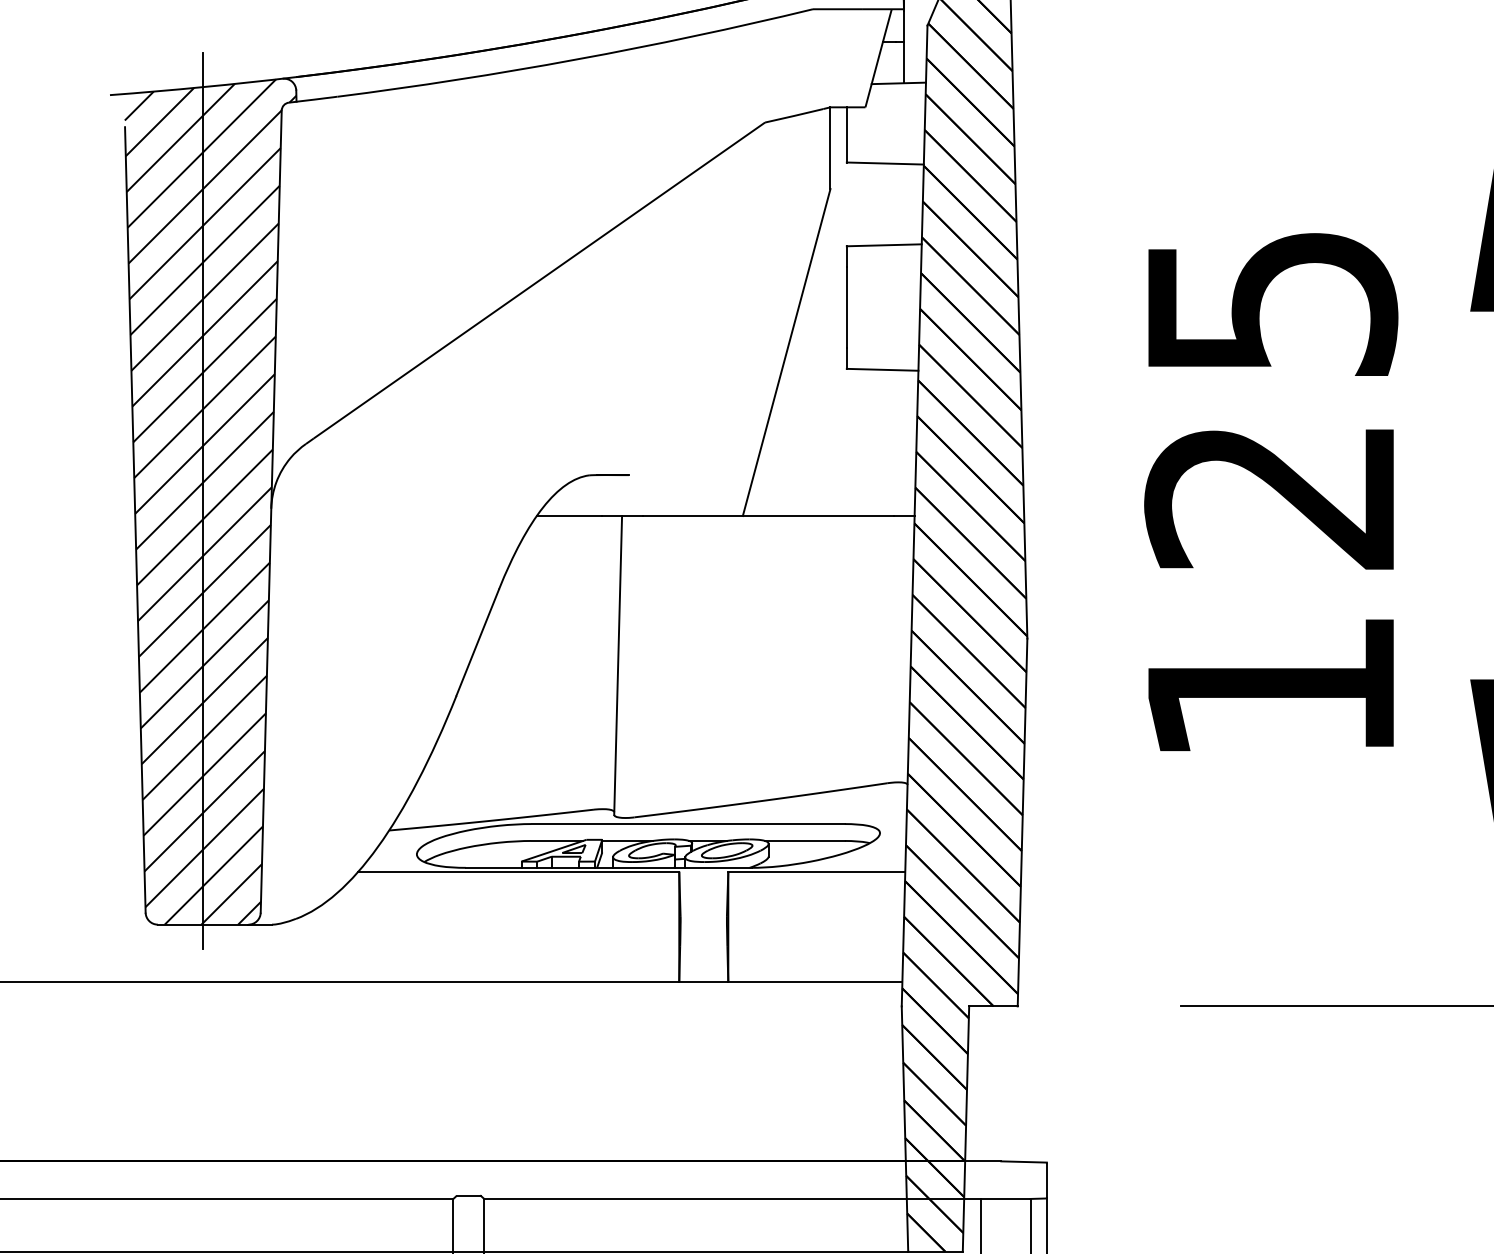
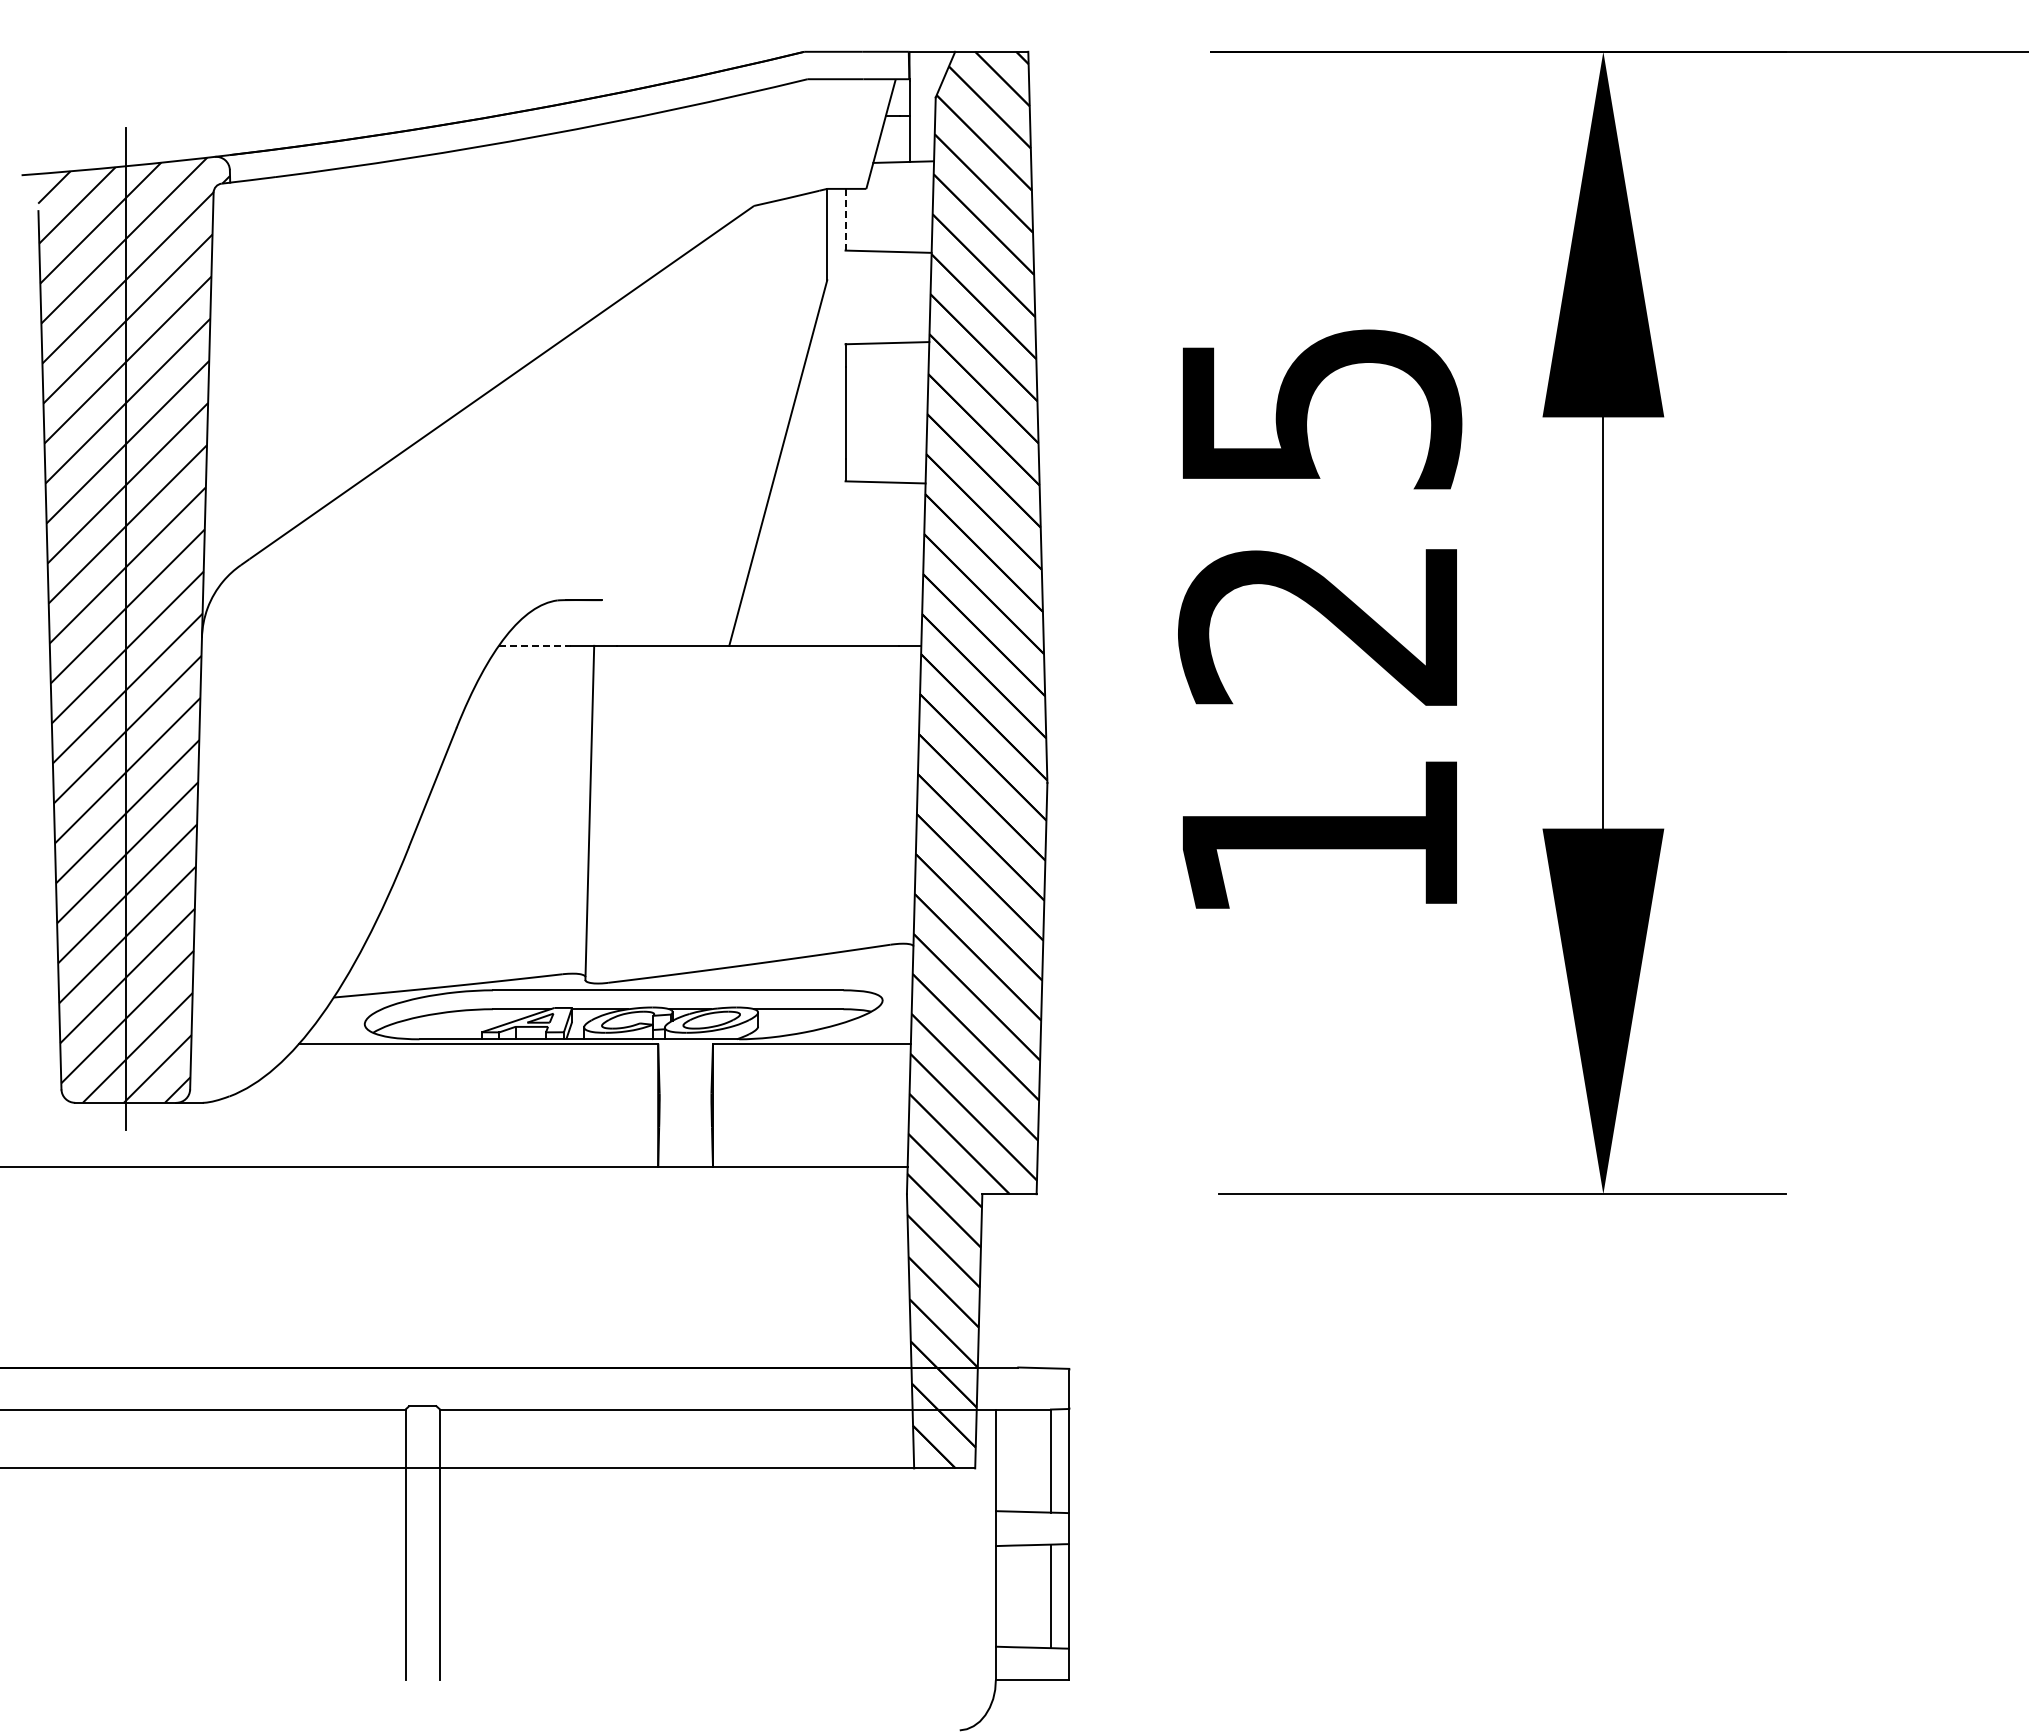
line: (846, 134) -> (845, 219), solid -> dashed
line: (569, 515) -> (535, 645), solid -> dashed

